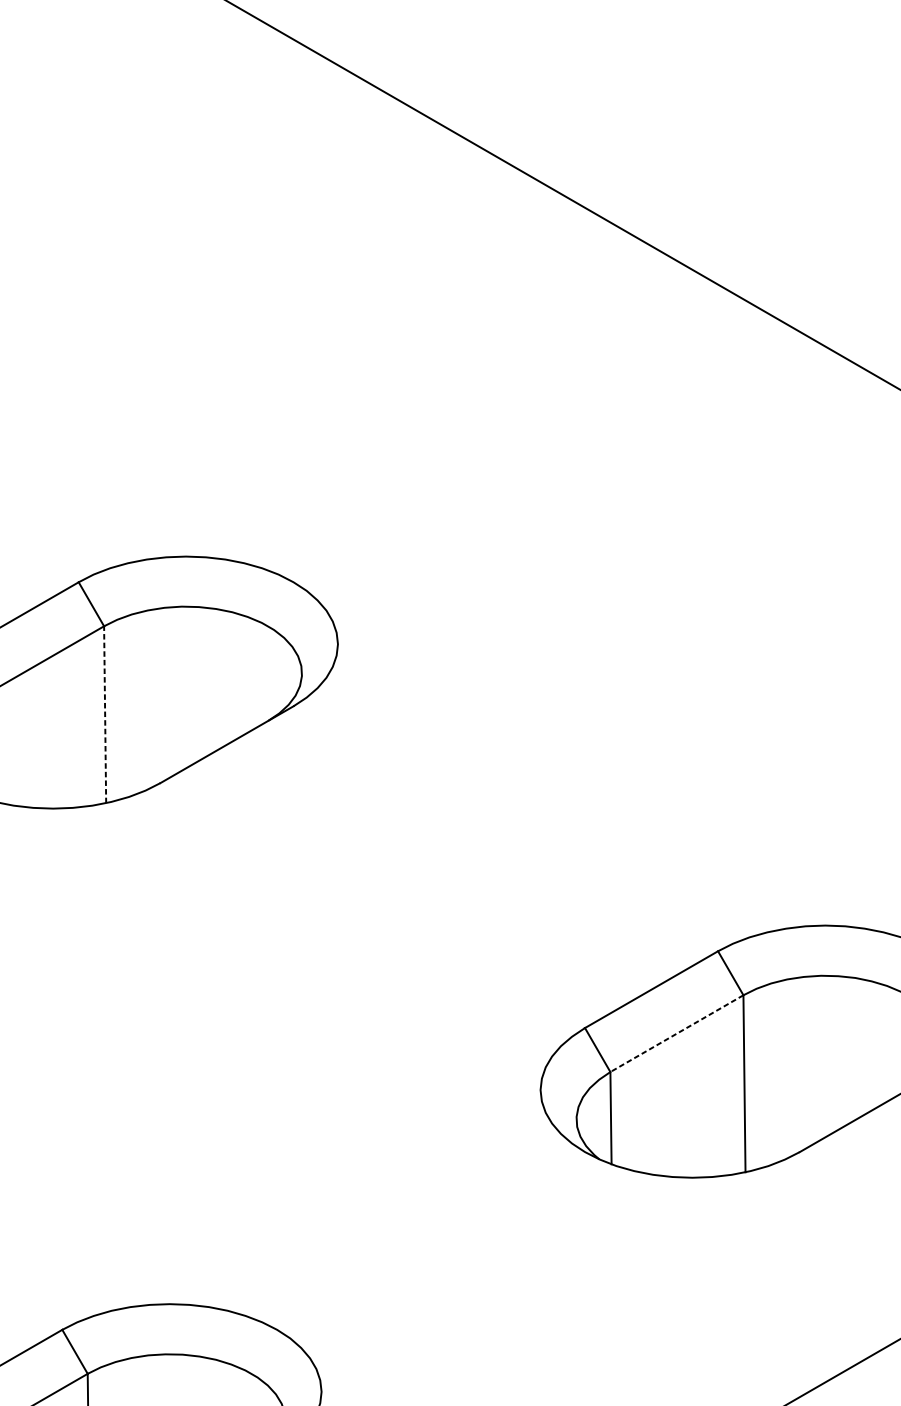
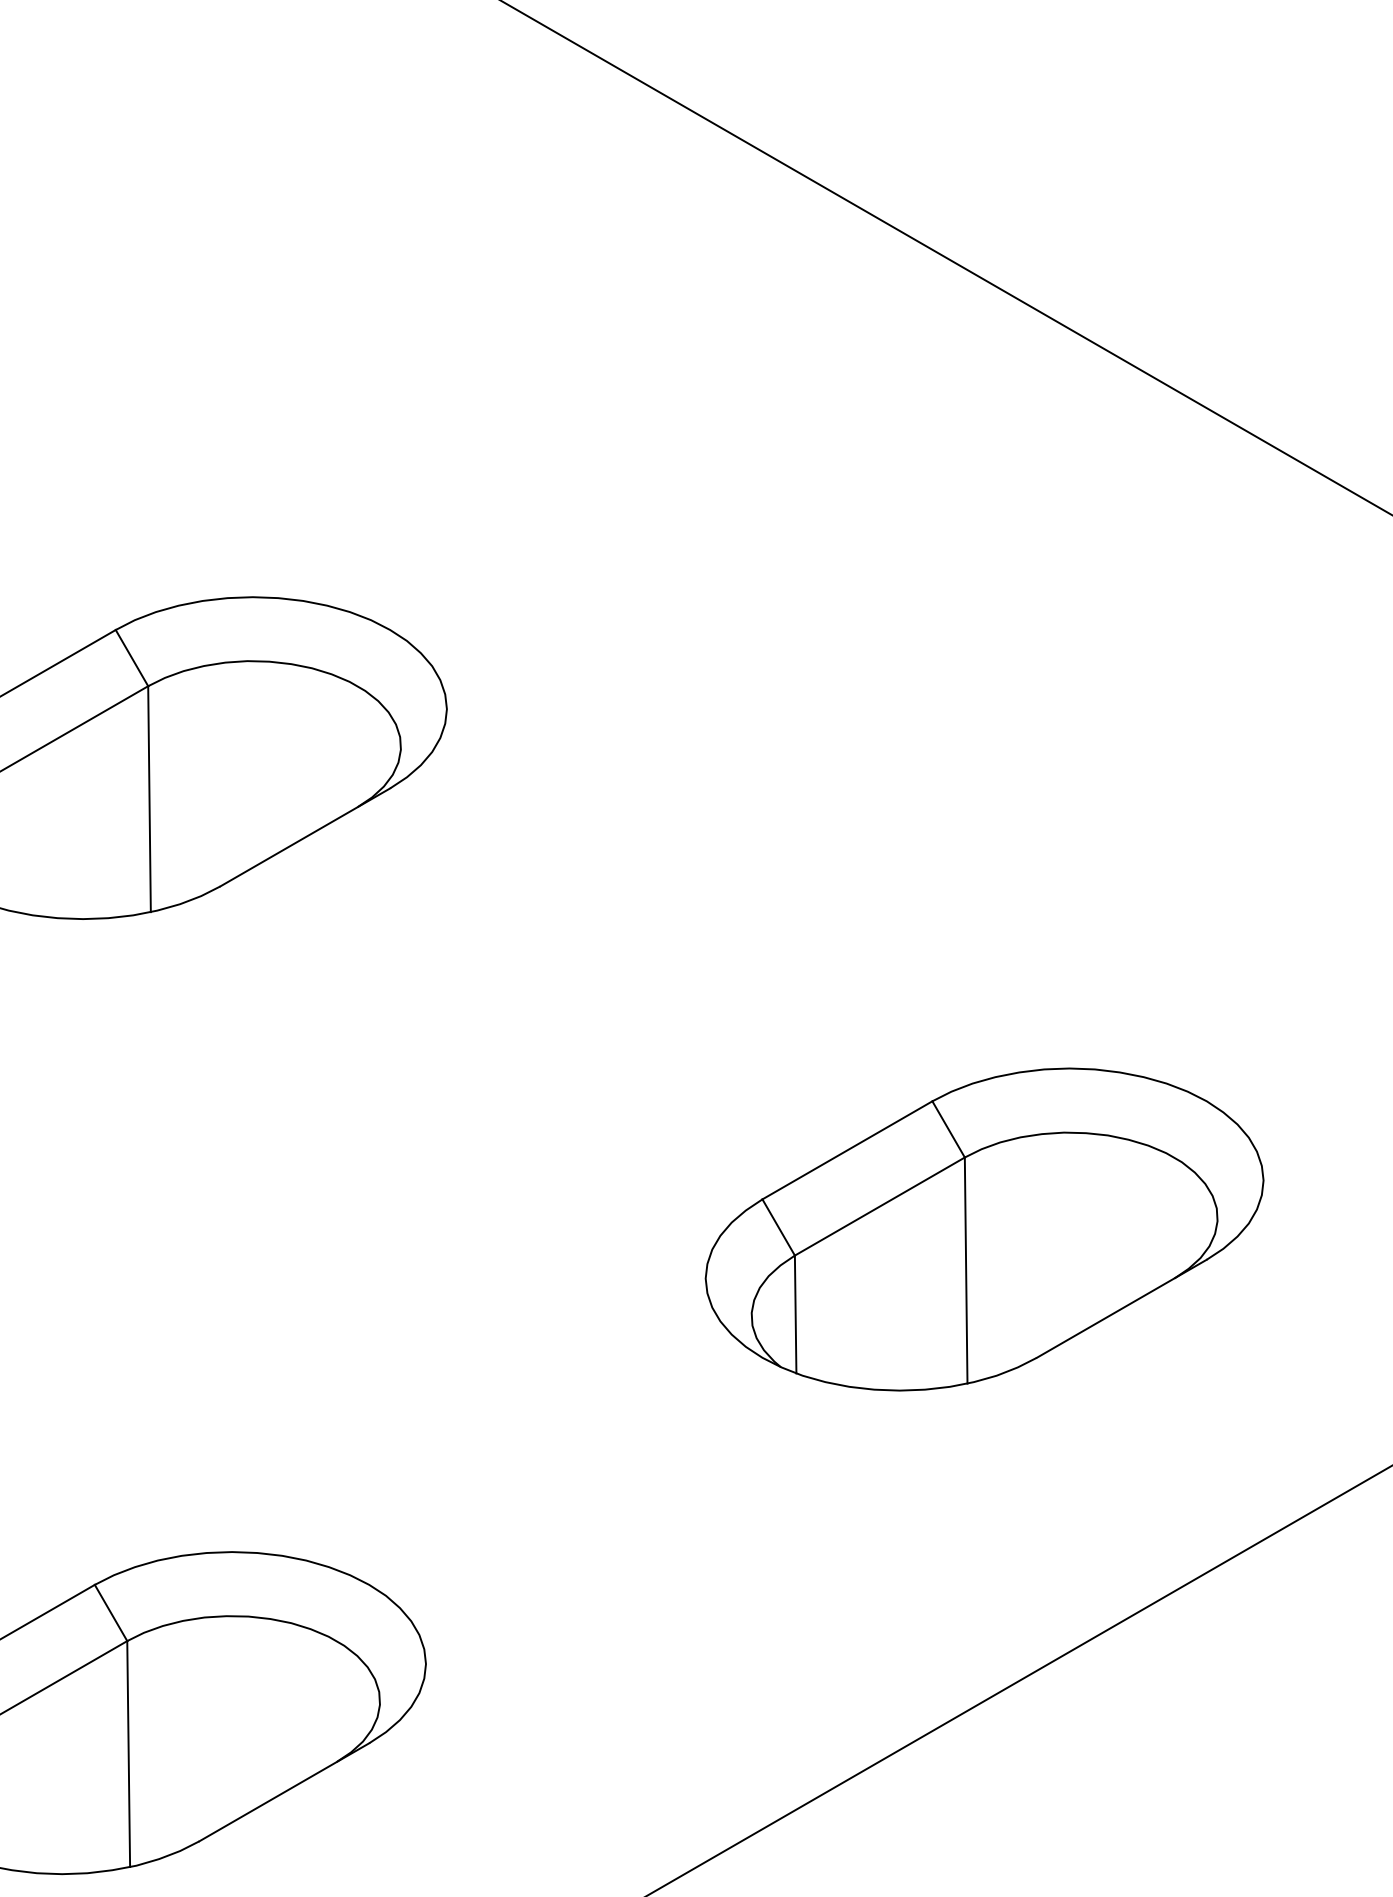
line: (105, 714) -> (149, 799), dashed -> solid
line: (676, 1033) -> (879, 1206), dashed -> solid

